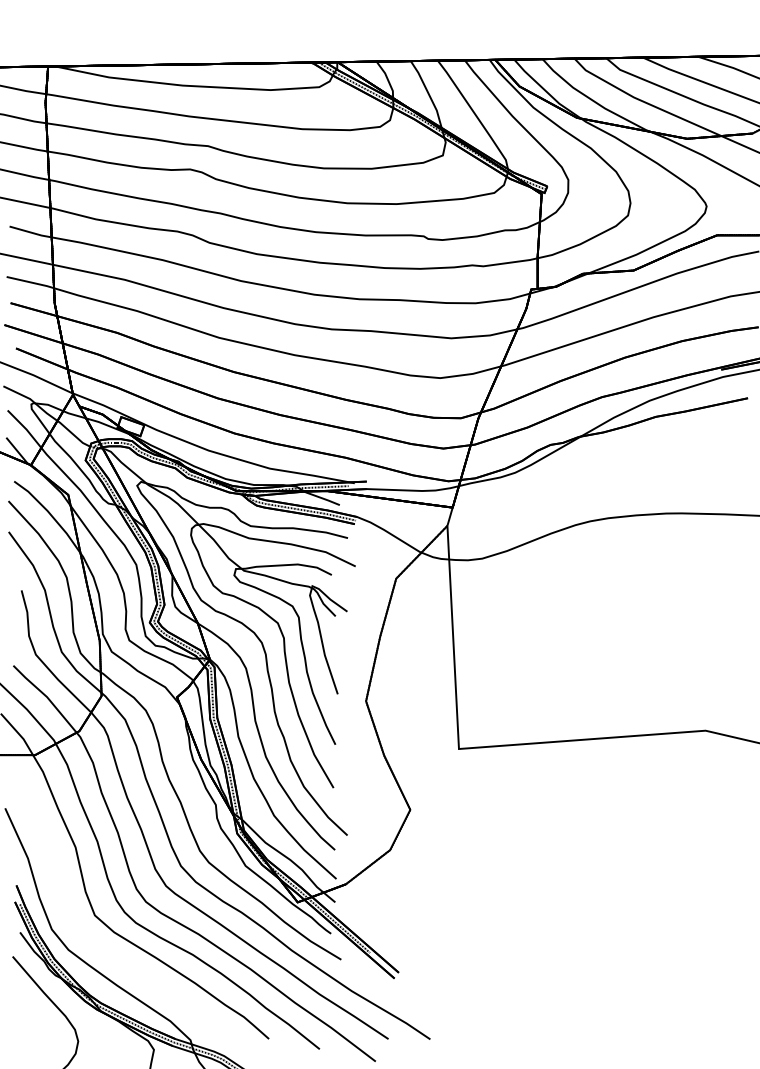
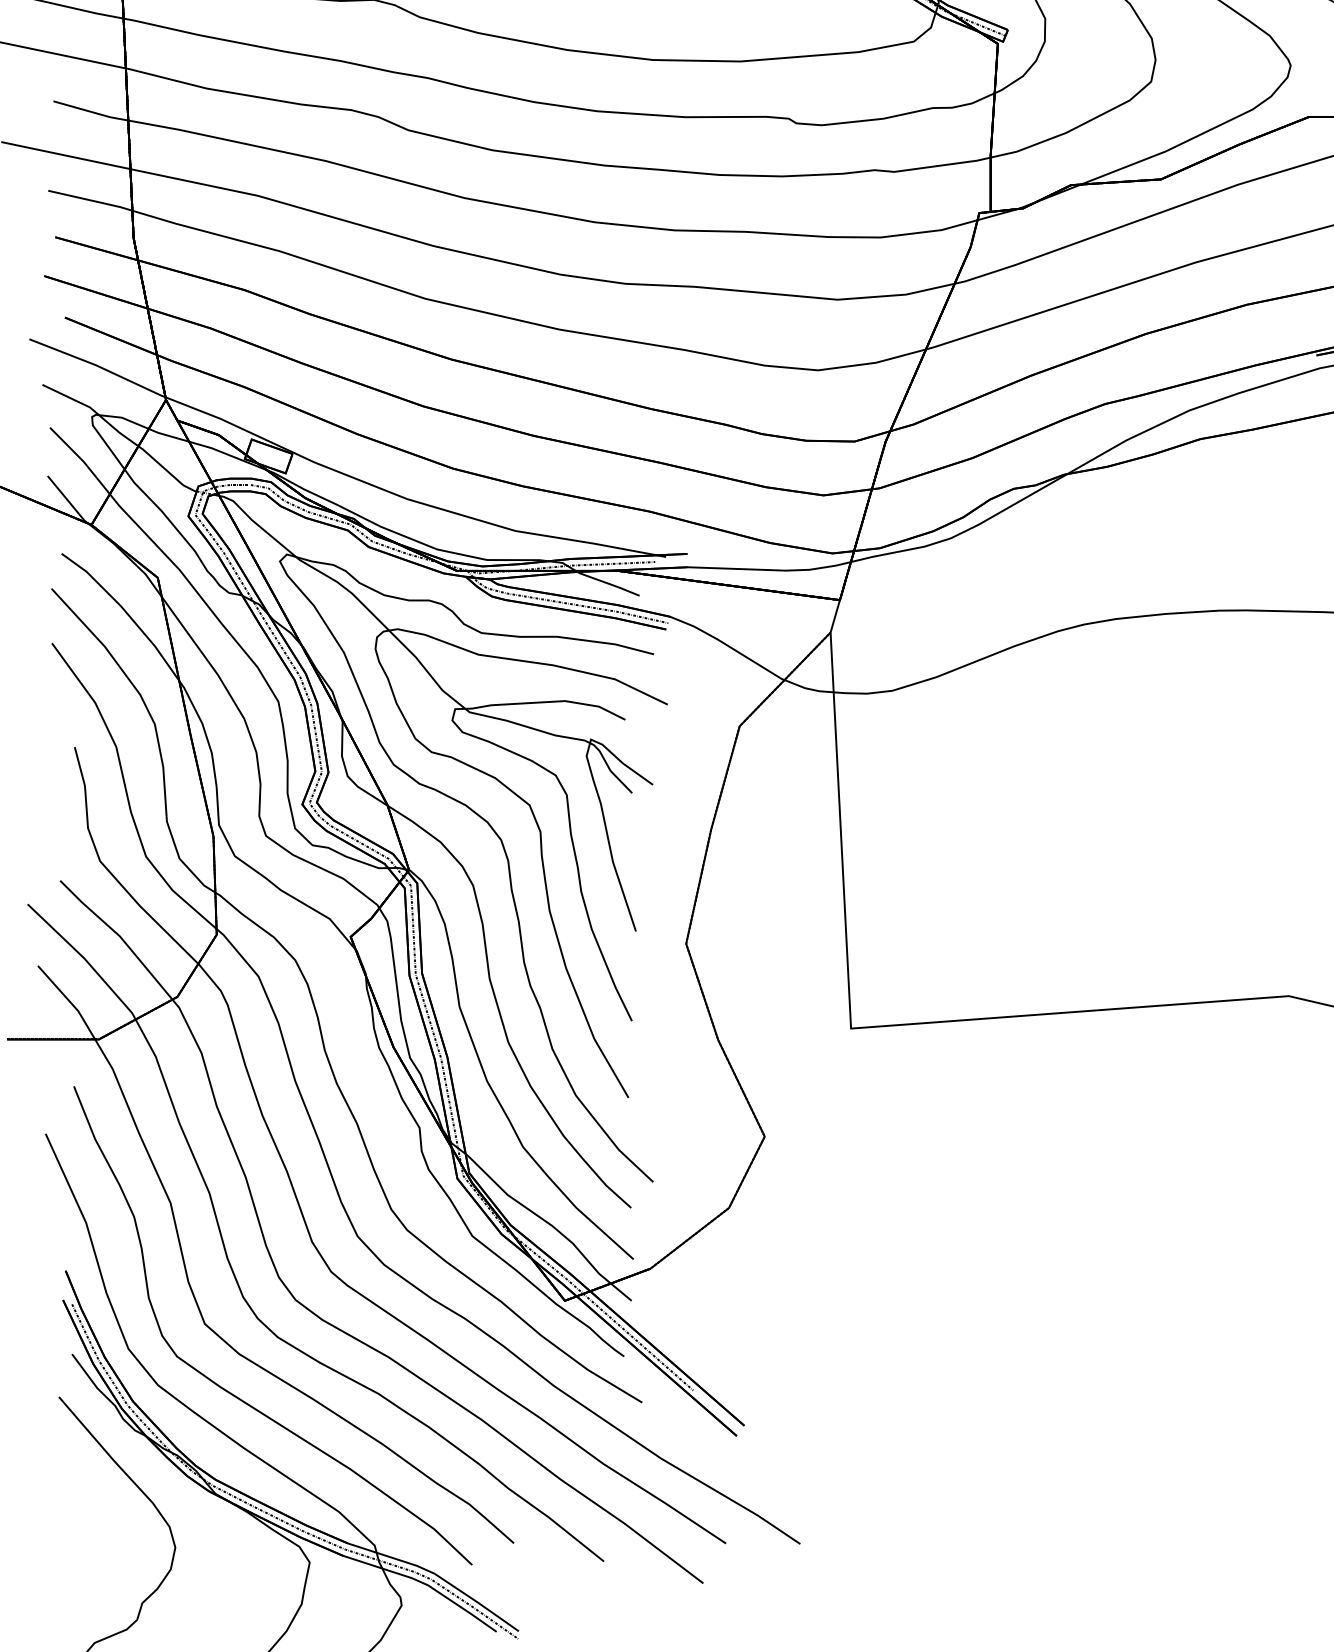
part: (108, 952) -> (229, 1389), added

